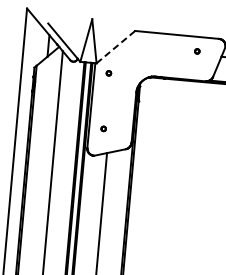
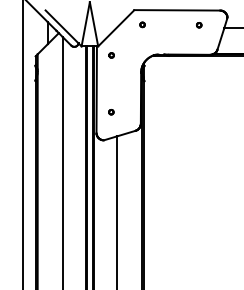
part: (141, 45) -> (142, 24), added
line: (116, 47) -> (116, 28), dashed -> solid

